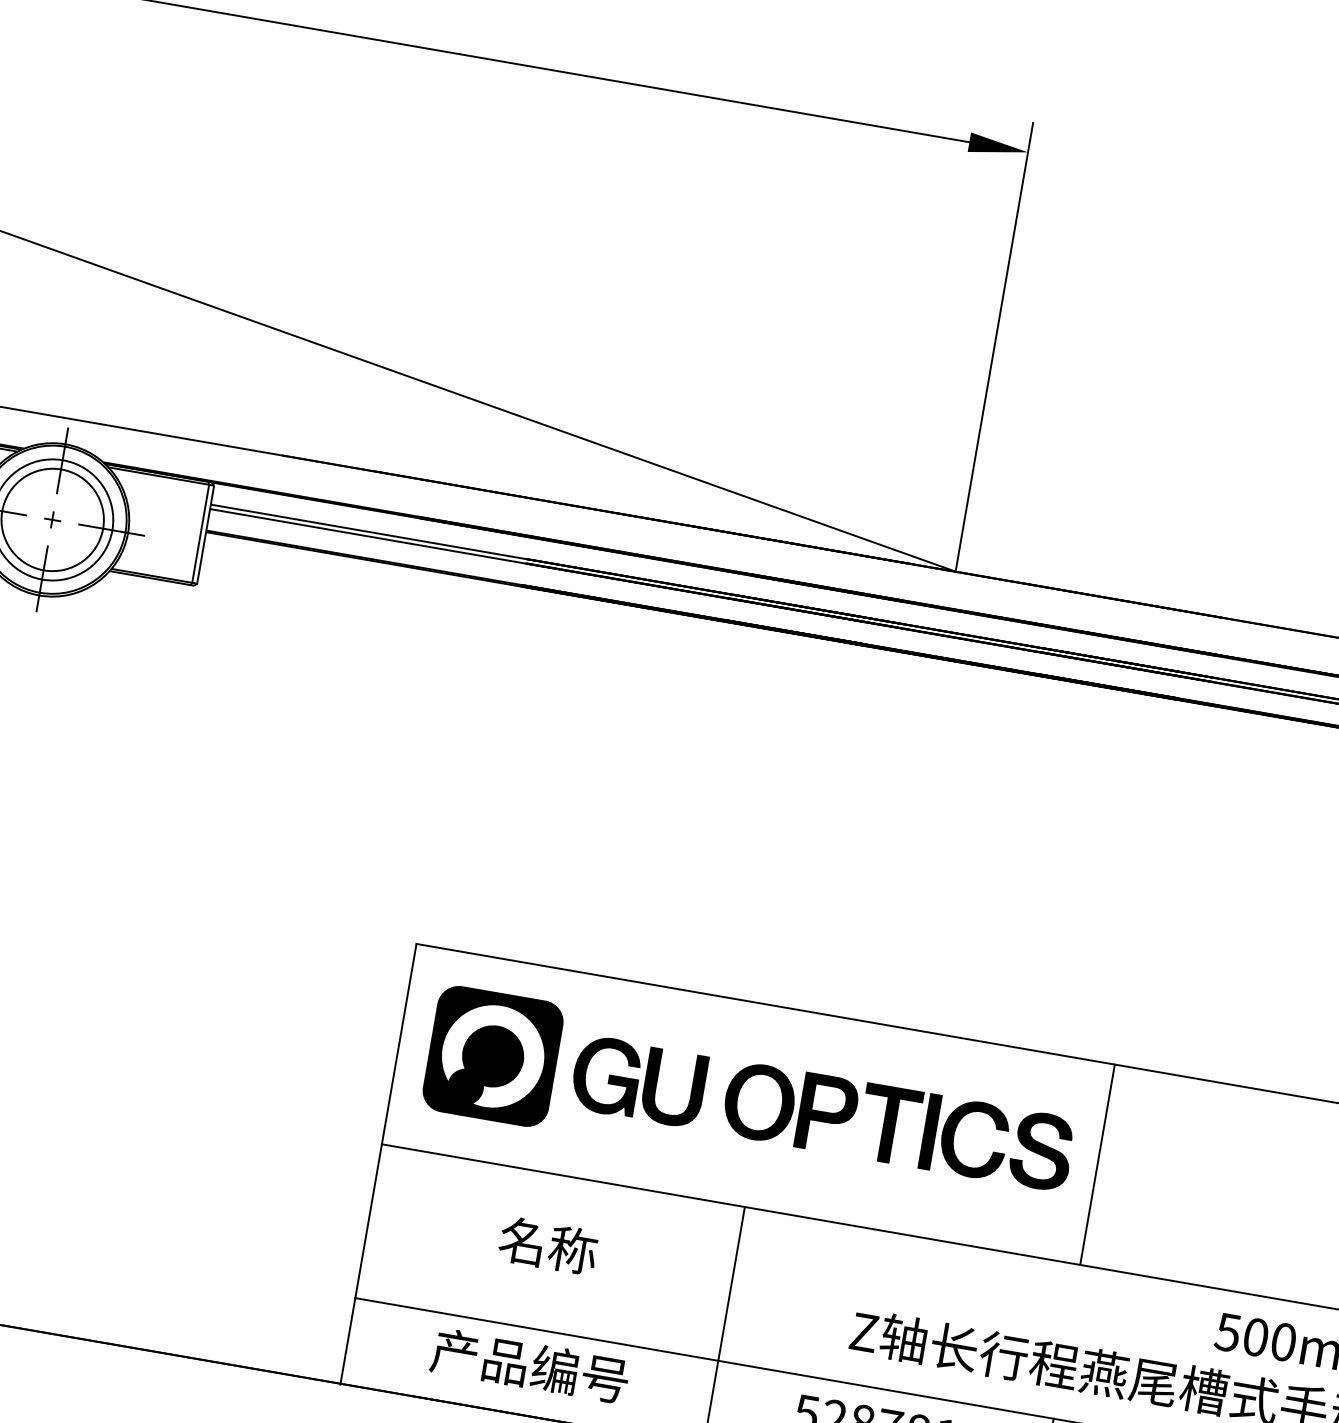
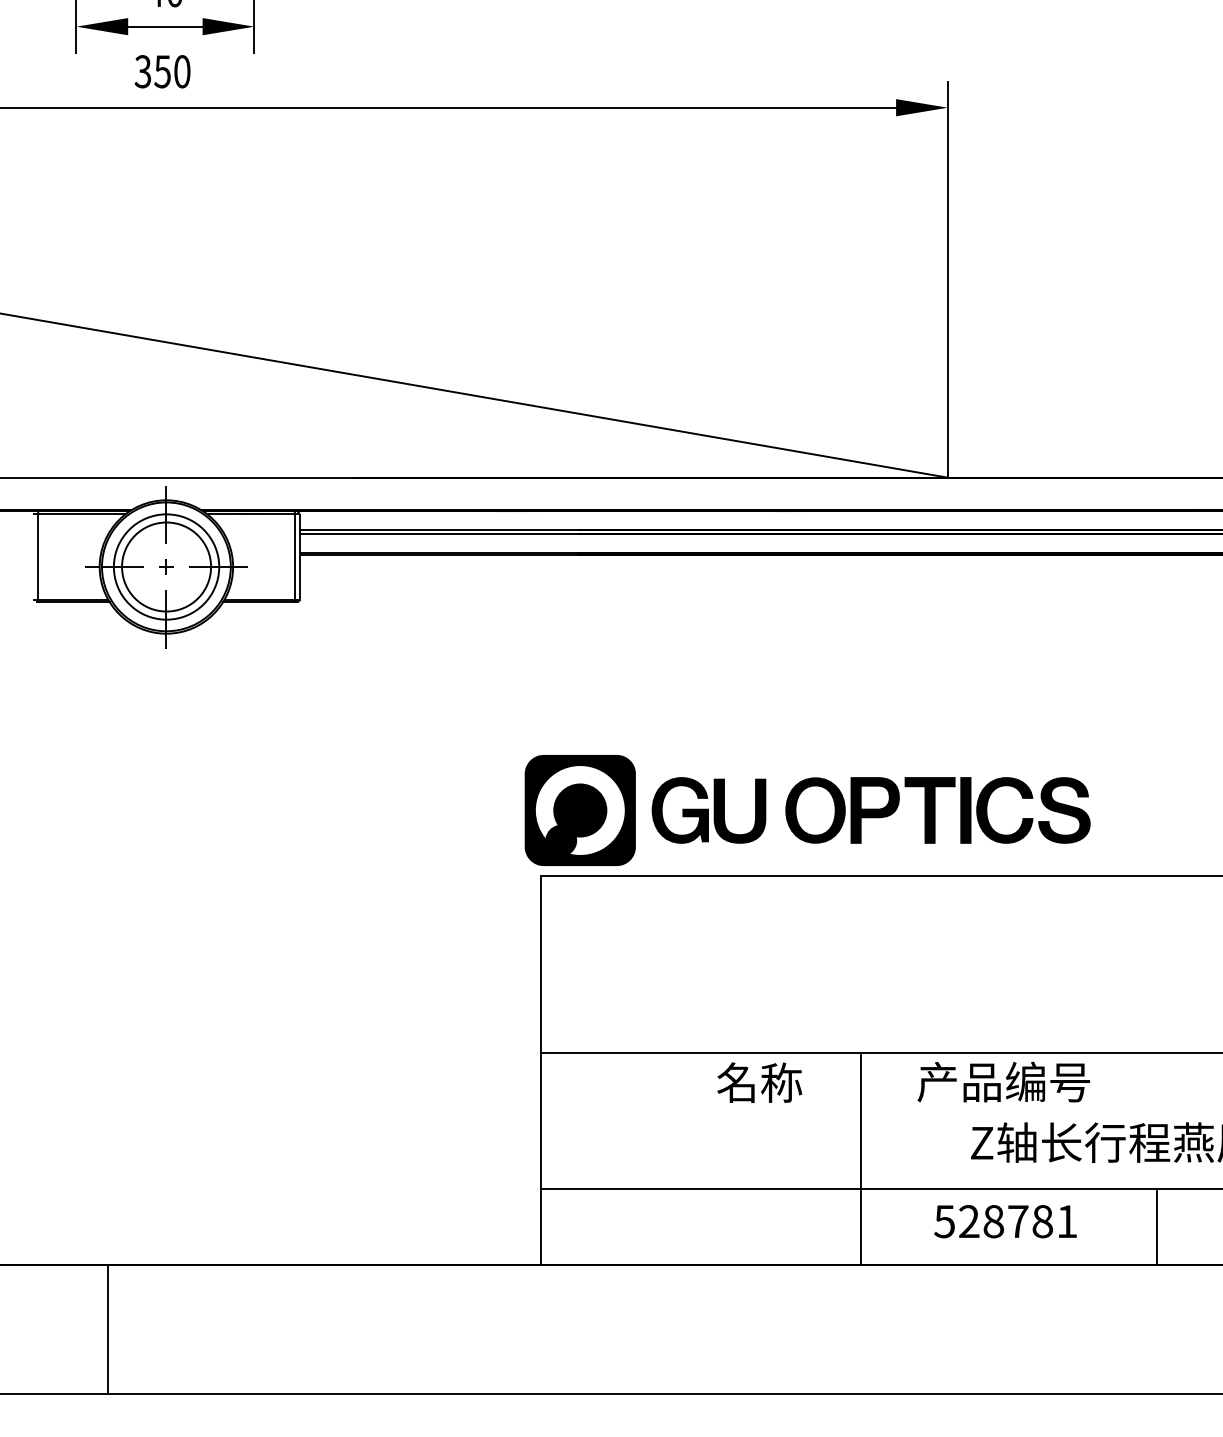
part: (750, 1100) -> (807, 810), moved
line: (1097, 1164) -> (1157, 964), removed
text: (548, 1245) -> (759, 1082), moved
text: (529, 1365) -> (1003, 1081), moved

